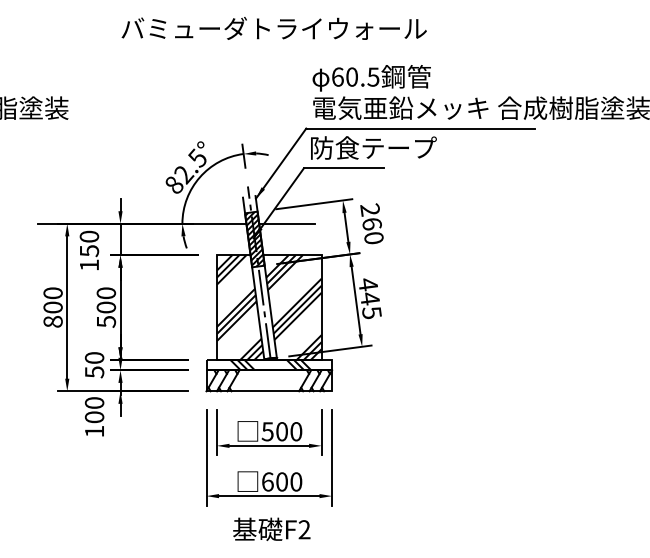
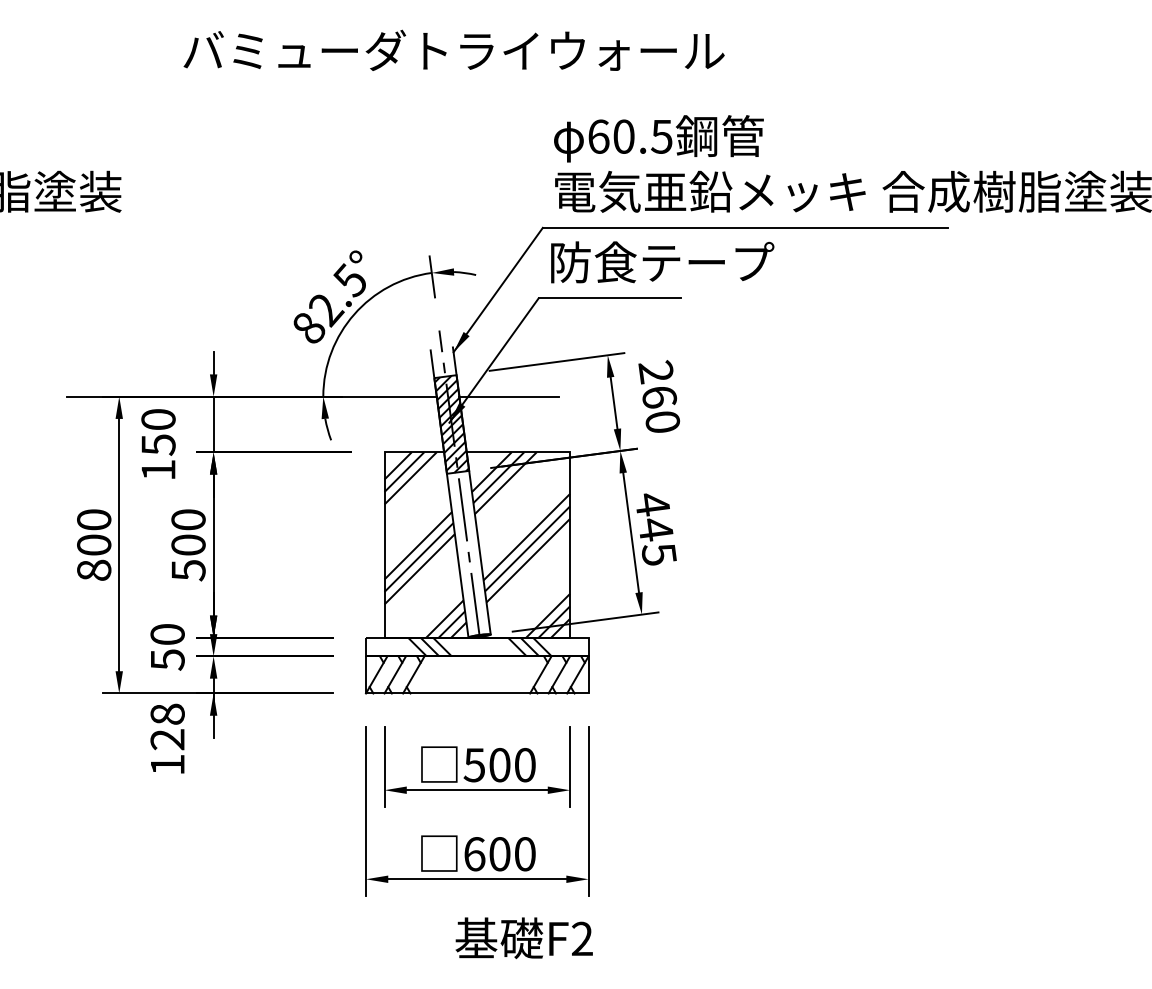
text: (273, 28) -> (452, 50), moved
text: (94, 410) -> (167, 727), 100 -> 128
text: (271, 528) -> (523, 936), moved

